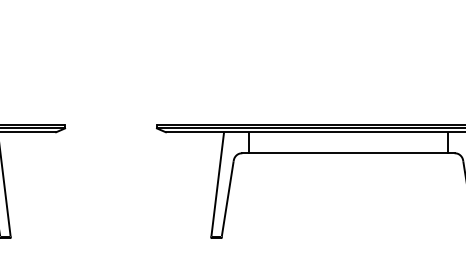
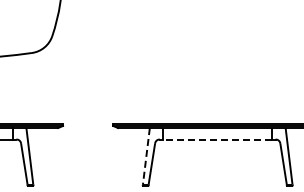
line: (348, 153) -> (217, 139), solid -> dashed
line: (217, 184) -> (146, 156), solid -> dashed

